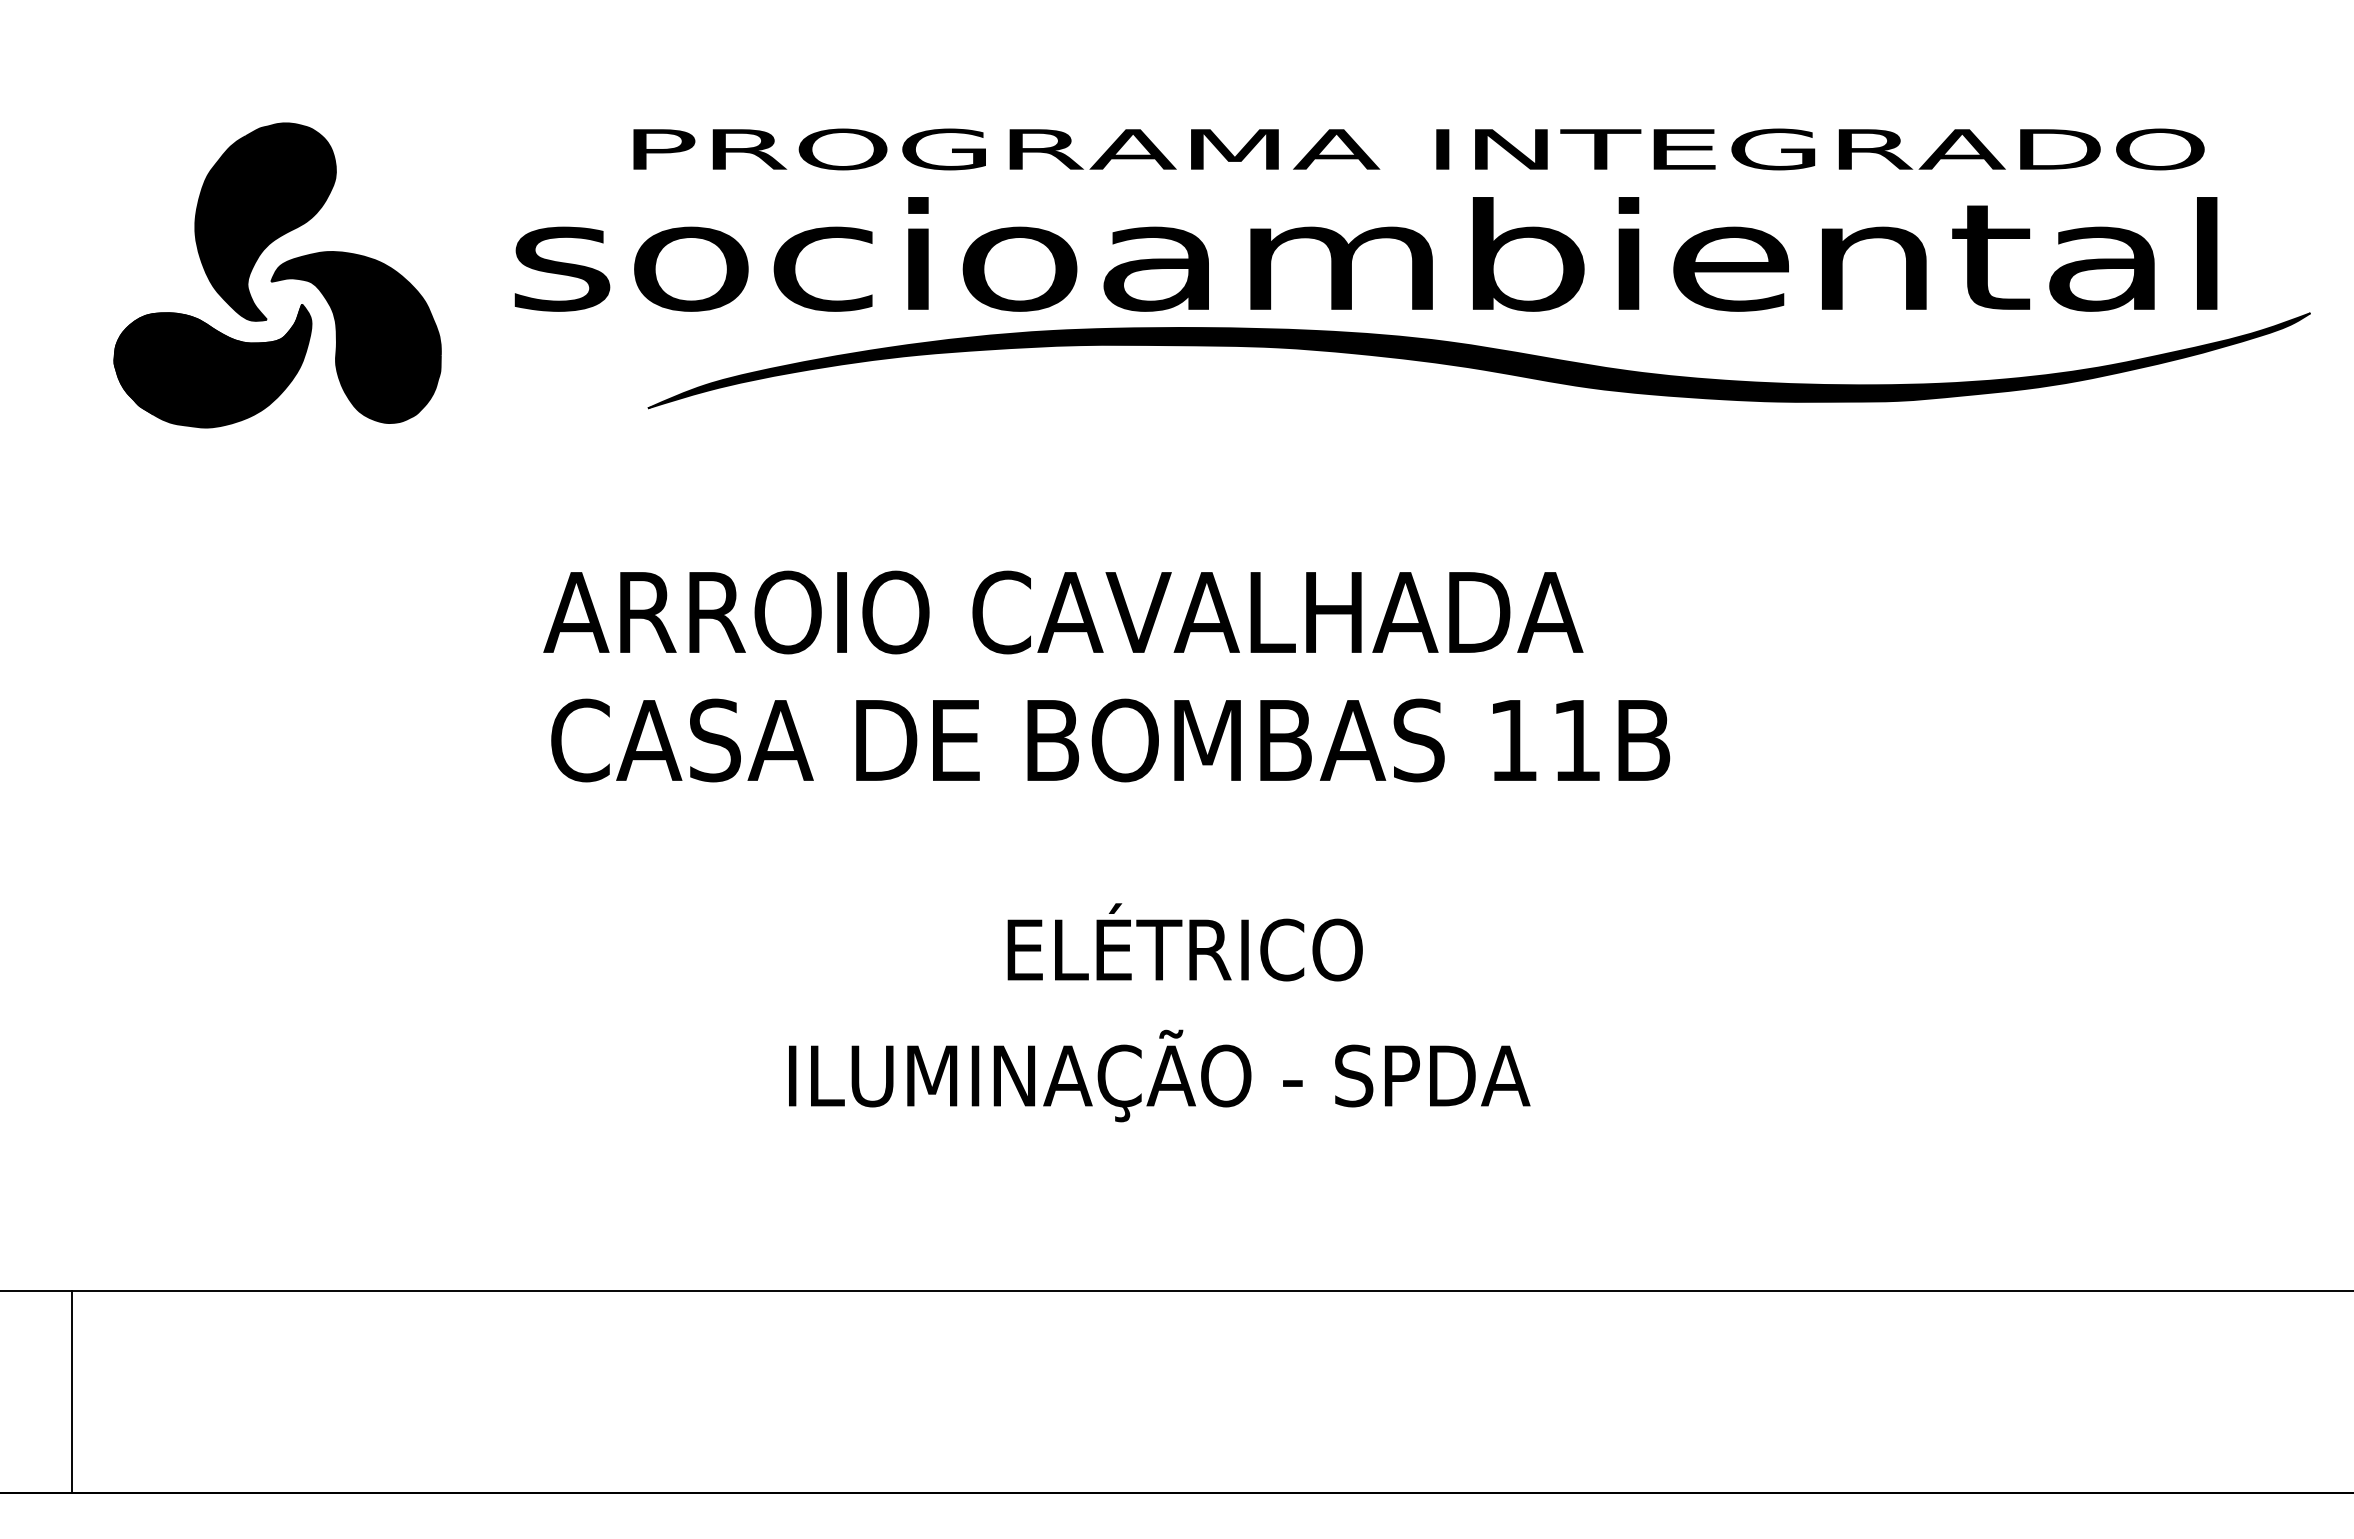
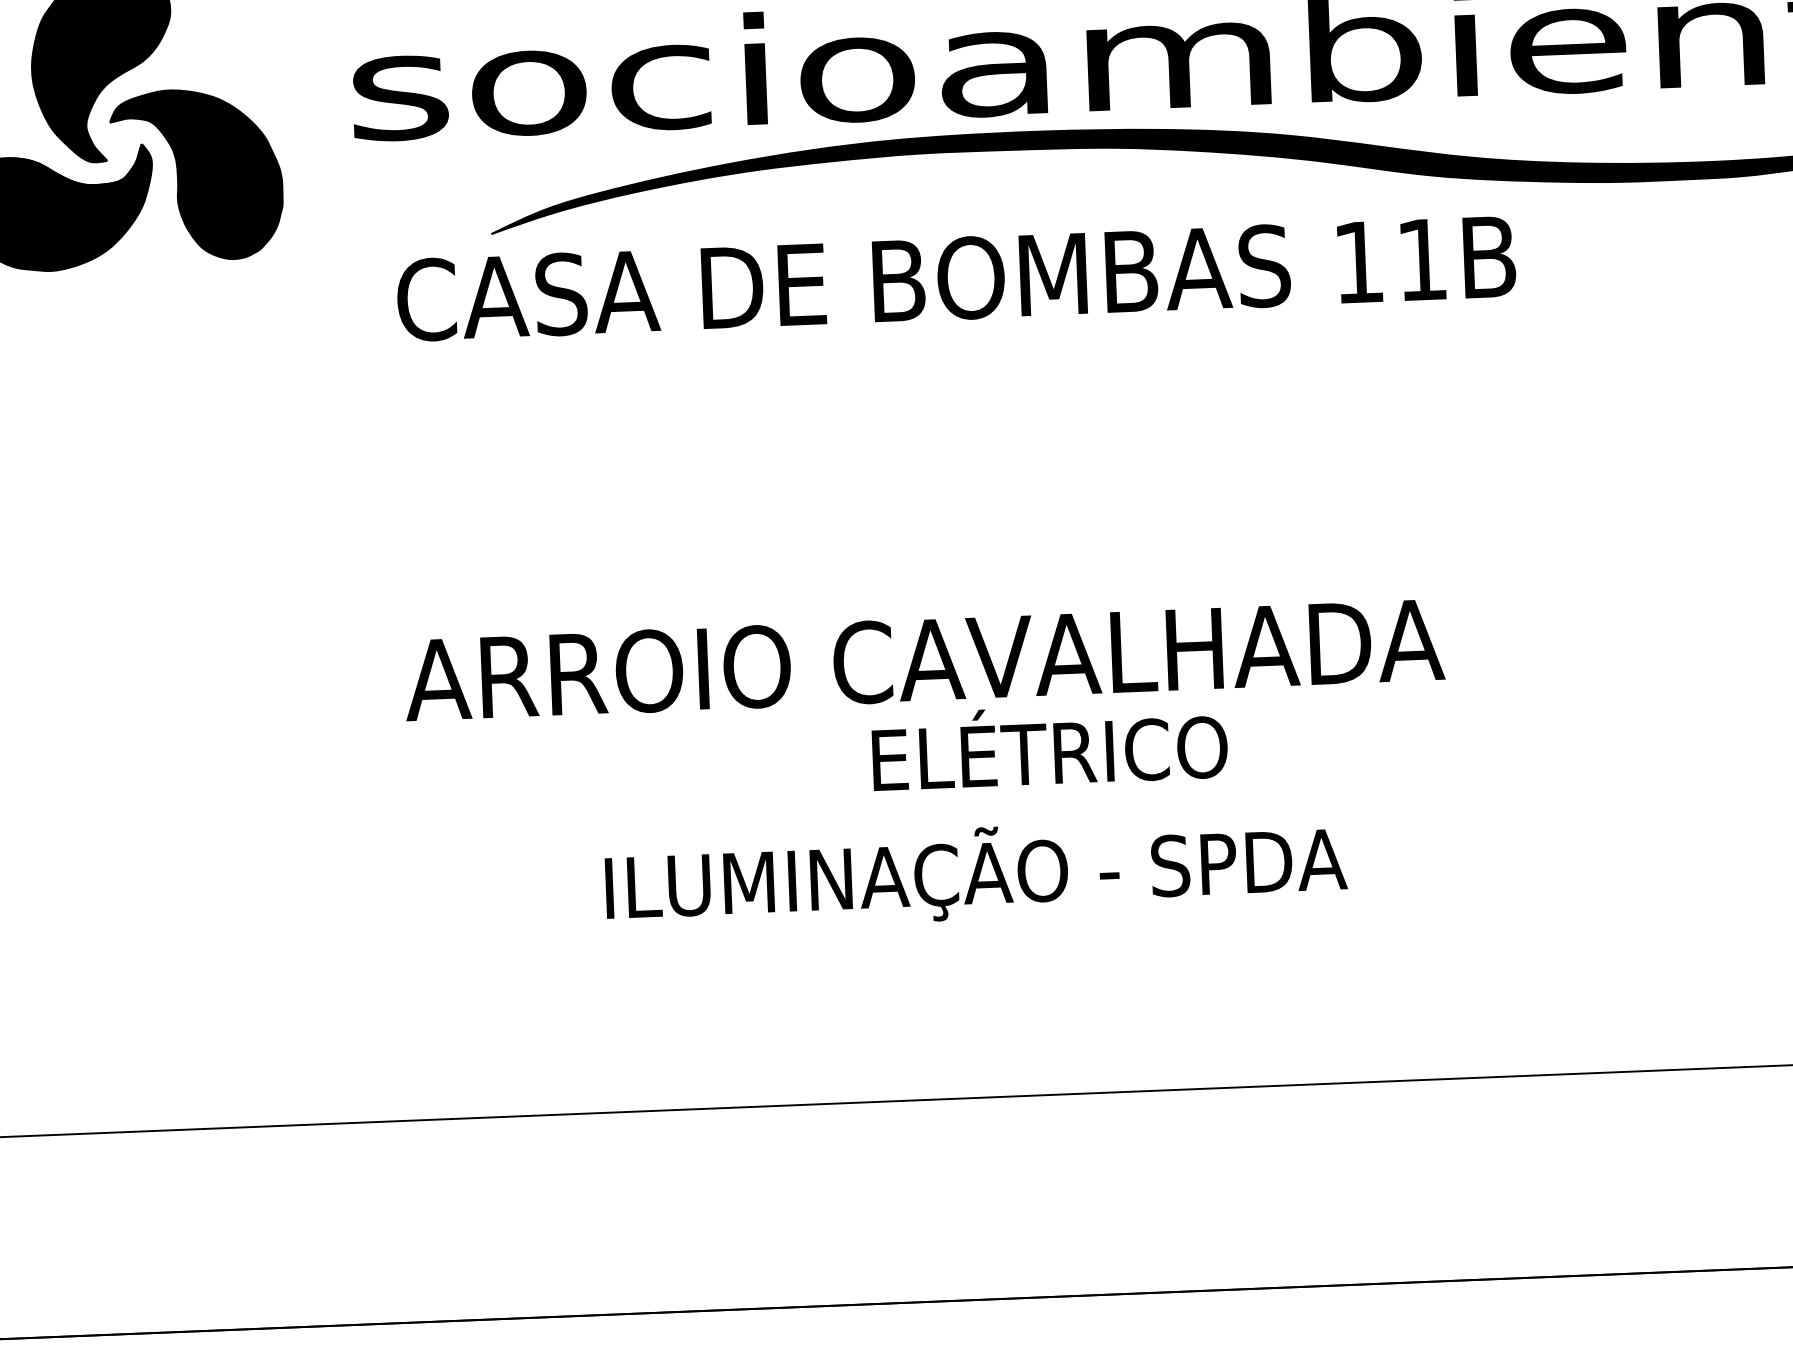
text: (1063, 612) -> (924, 660), moved
text: (1110, 740) -> (956, 278), moved
text: (1159, 1075) -> (976, 873), moved

